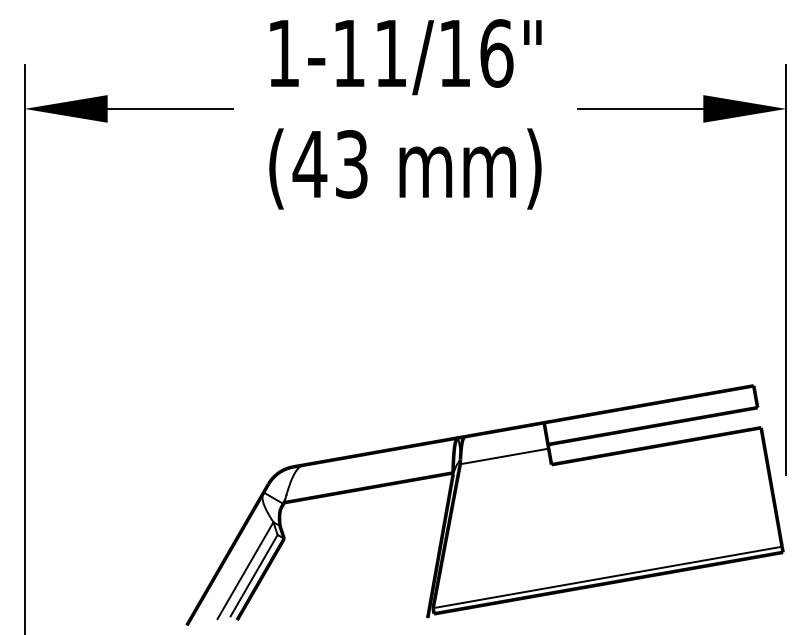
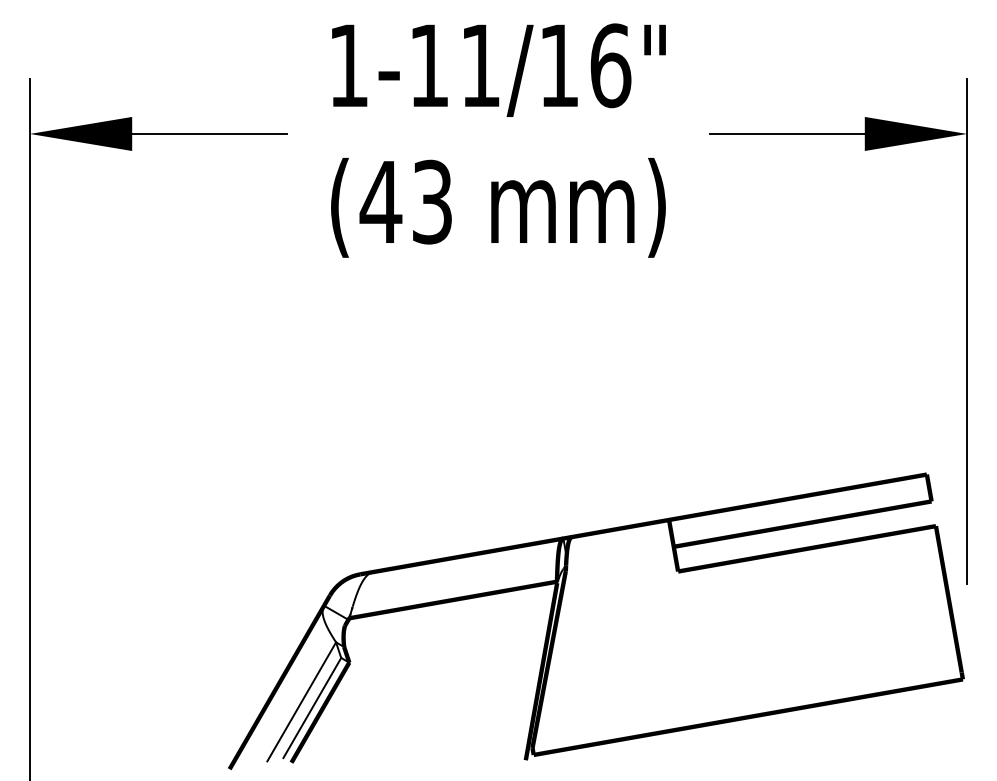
line: (503, 456) -> (619, 561), removed
line: (607, 577) -> (746, 710), removed

